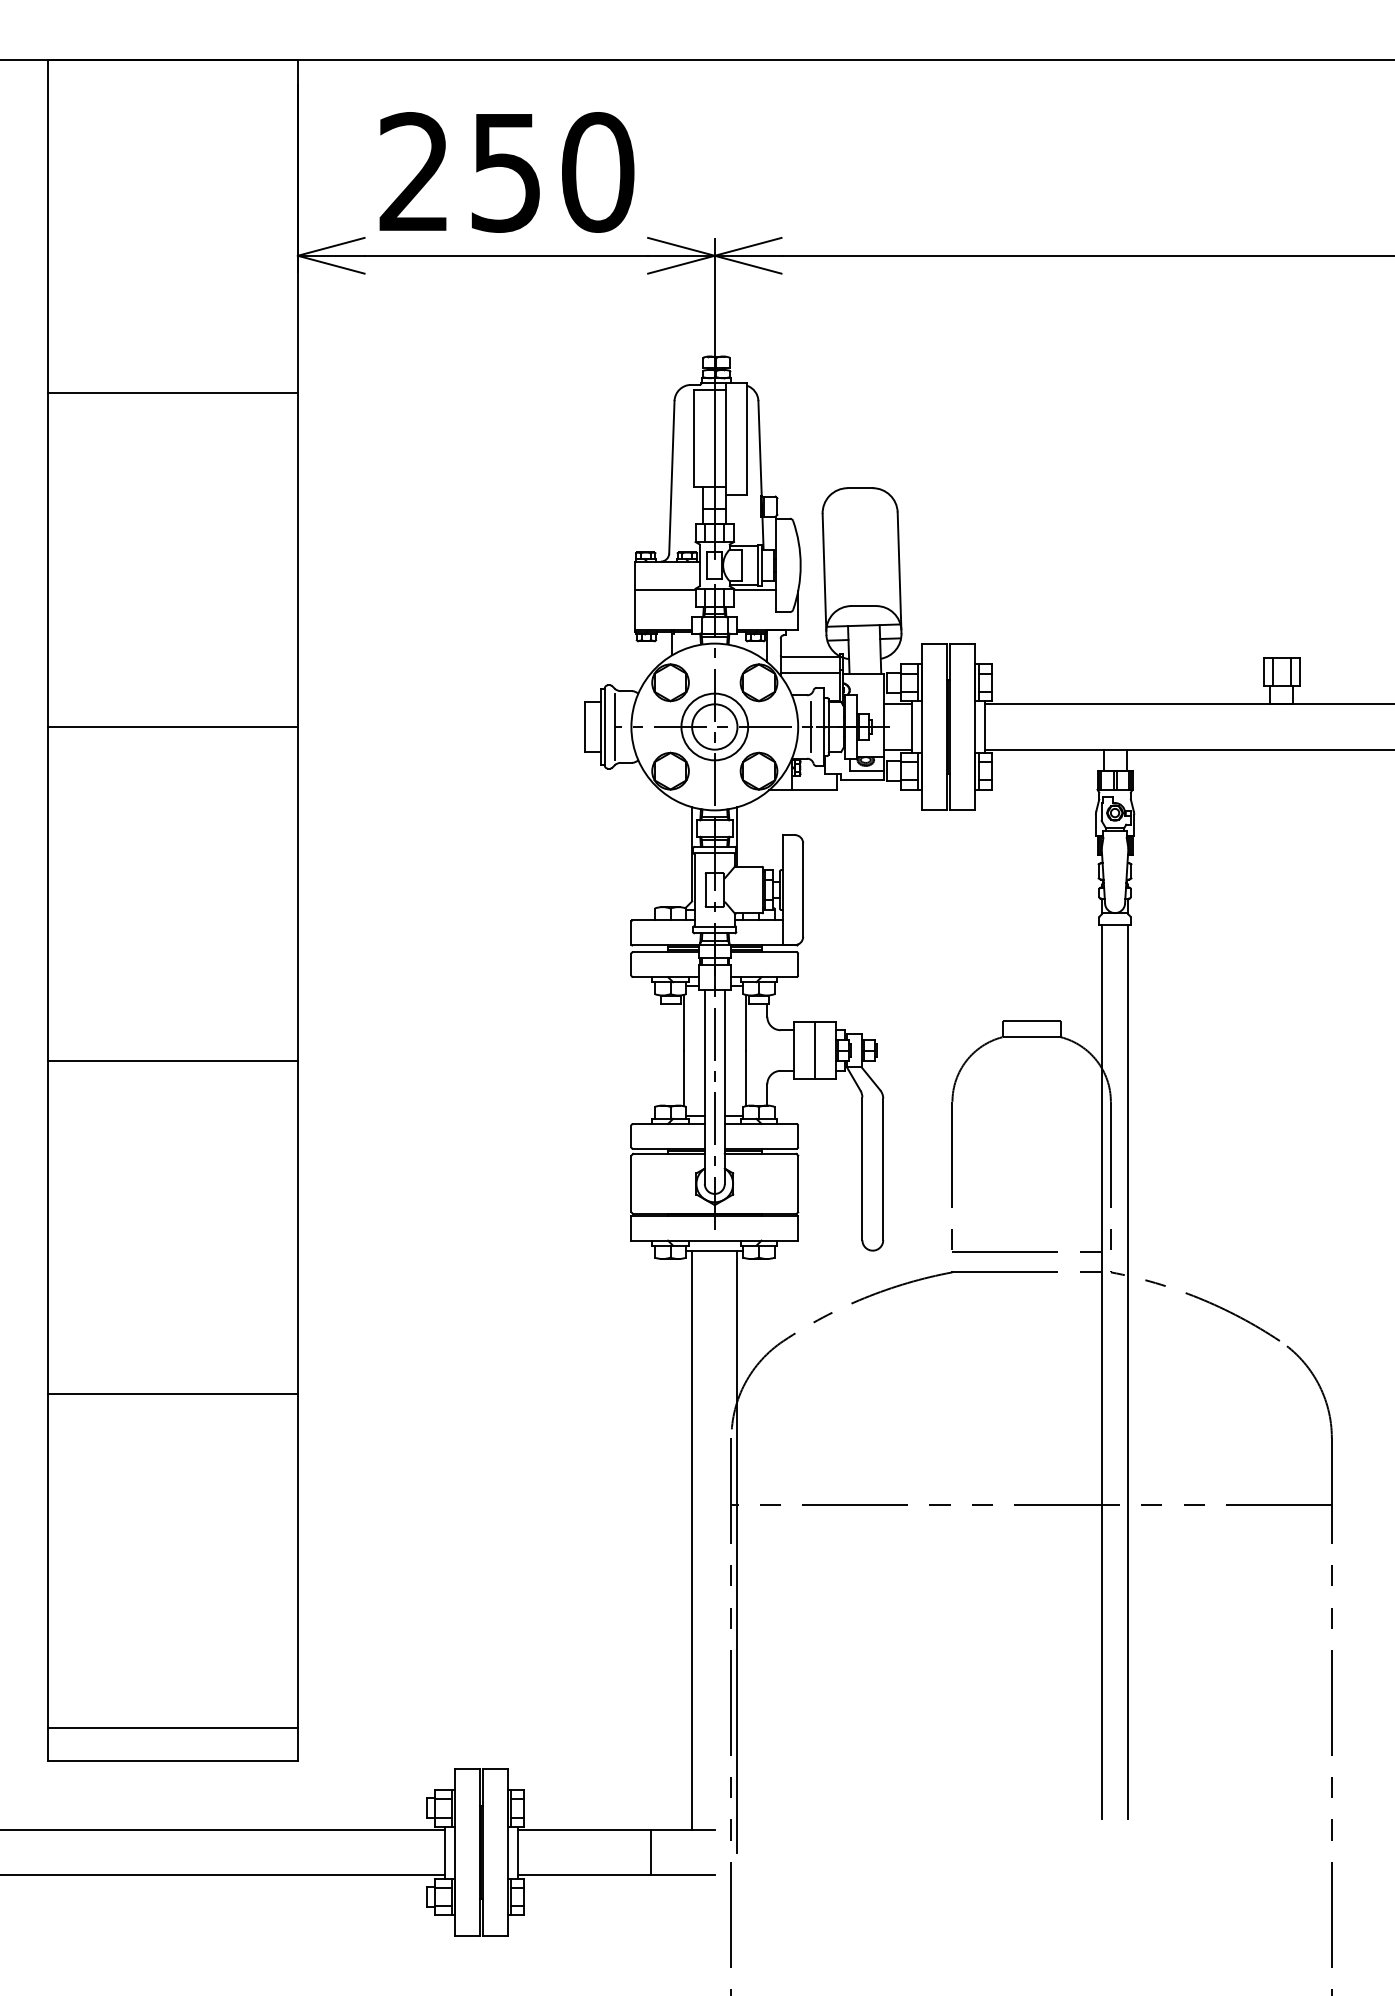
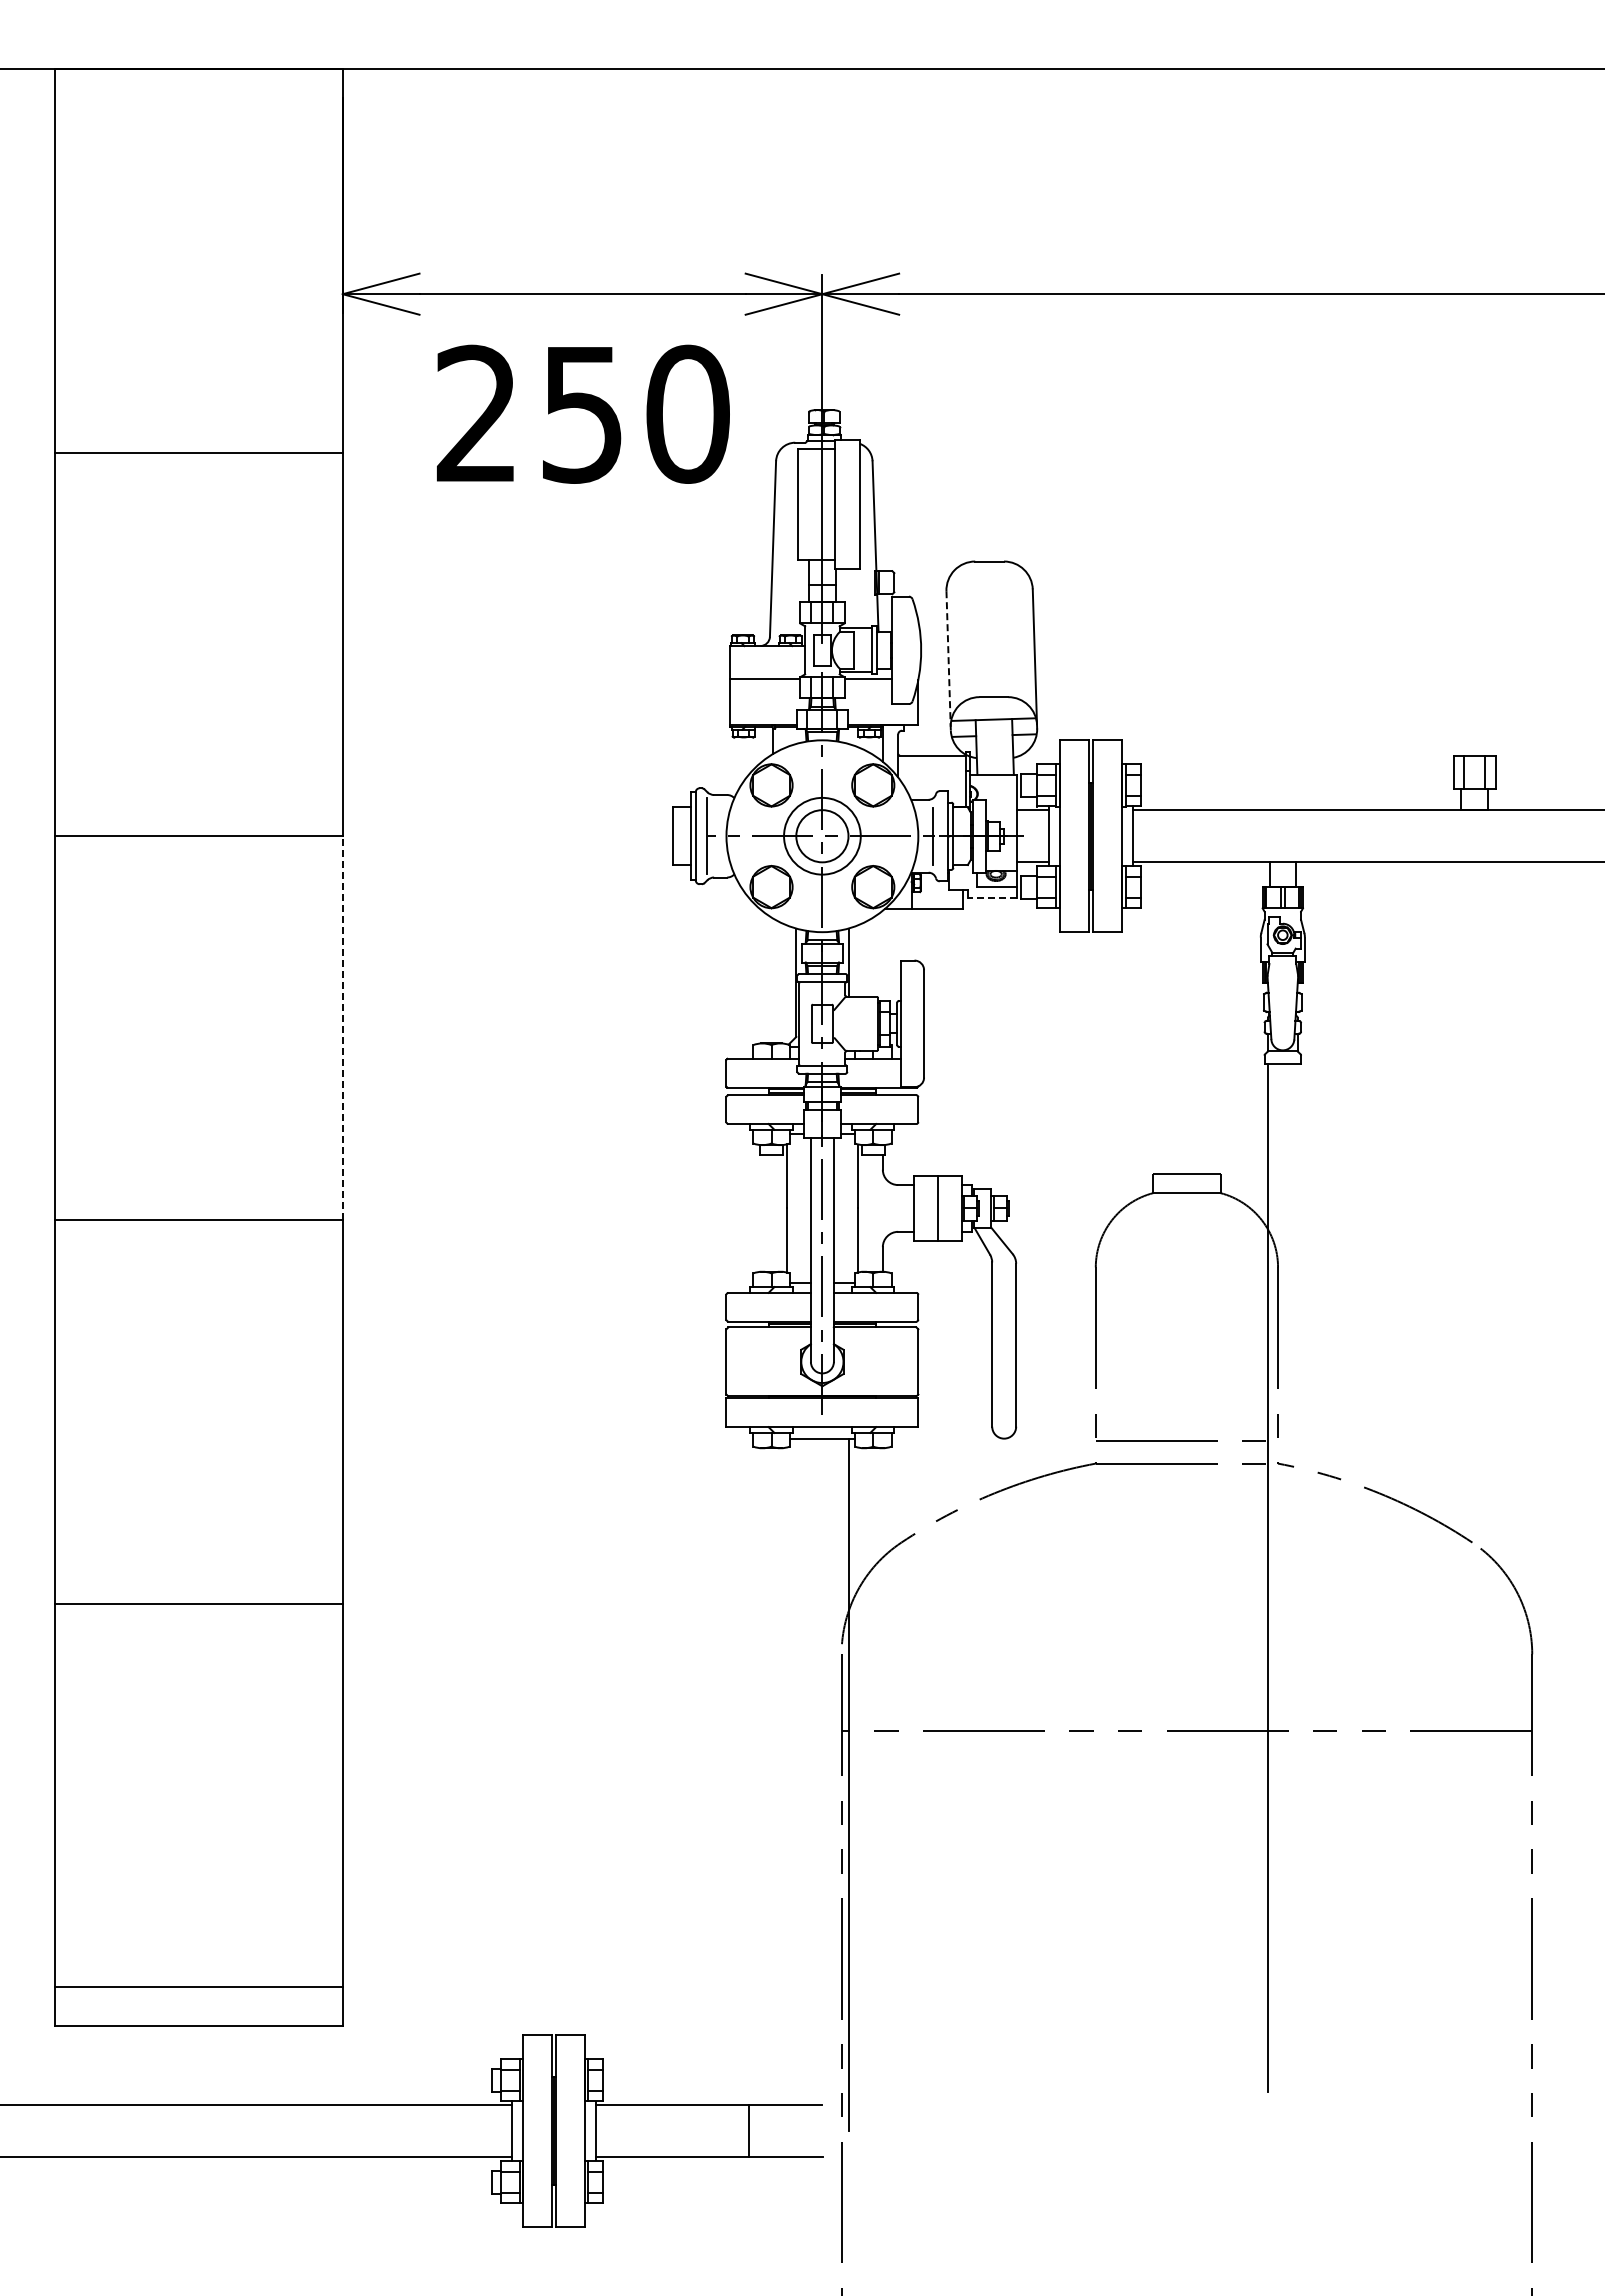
text: (507, 171) -> (583, 413), moved
line: (824, 574) -> (948, 660), solid -> dashed
line: (810, 673) -> (932, 774), removed
line: (861, 780) -> (991, 897), solid -> dashed
line: (297, 894) -> (342, 1028), solid -> dashed
line: (1127, 1371) -> (1297, 1577), removed
line: (692, 1540) -> (796, 1771), removed

